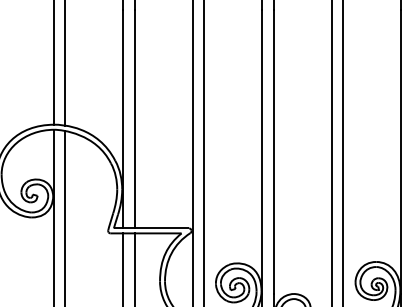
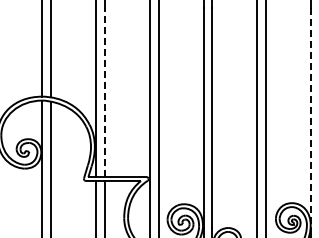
line: (134, 119) -> (104, 92), solid -> dashed
line: (401, 152) -> (311, 118), solid -> dashed

